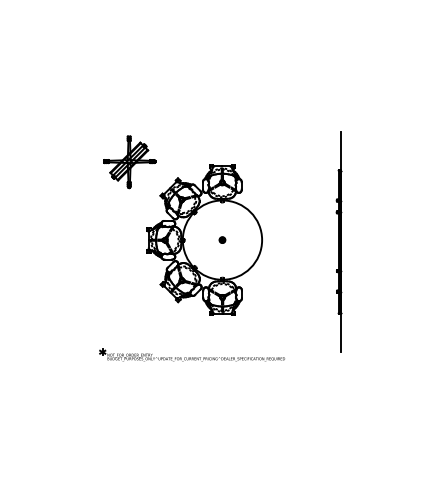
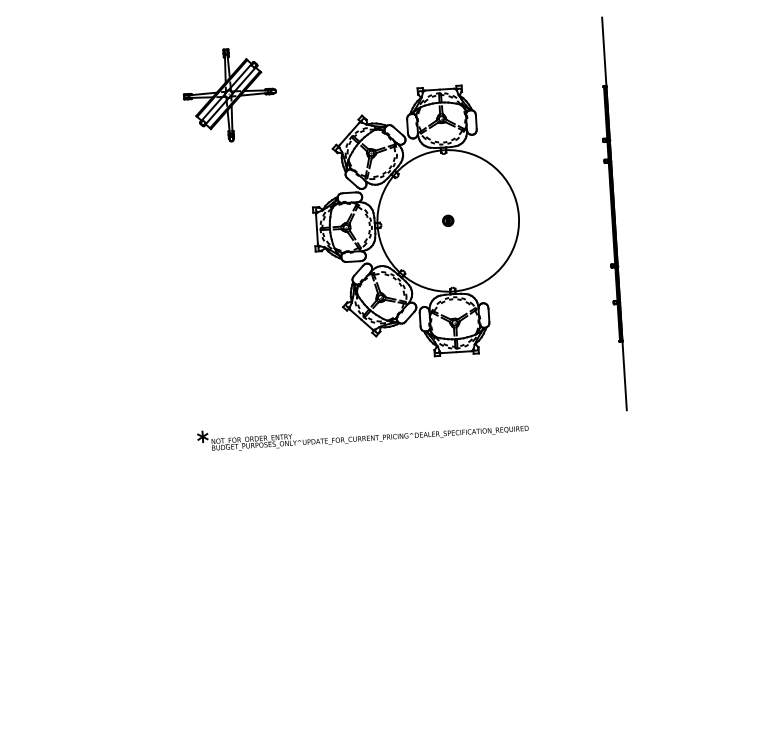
part: (204, 239) -> (416, 221), moved

